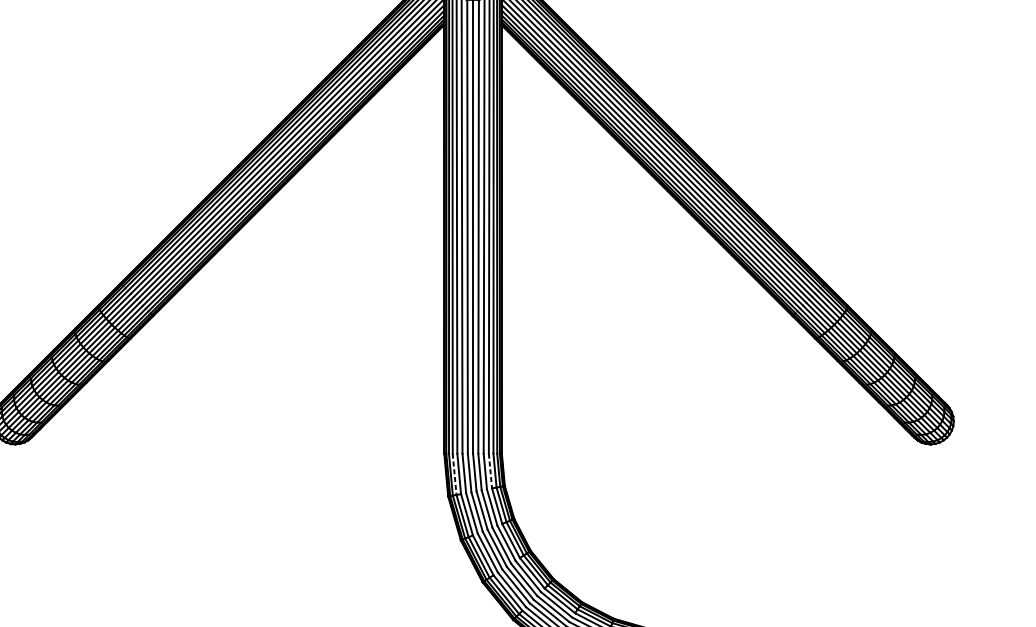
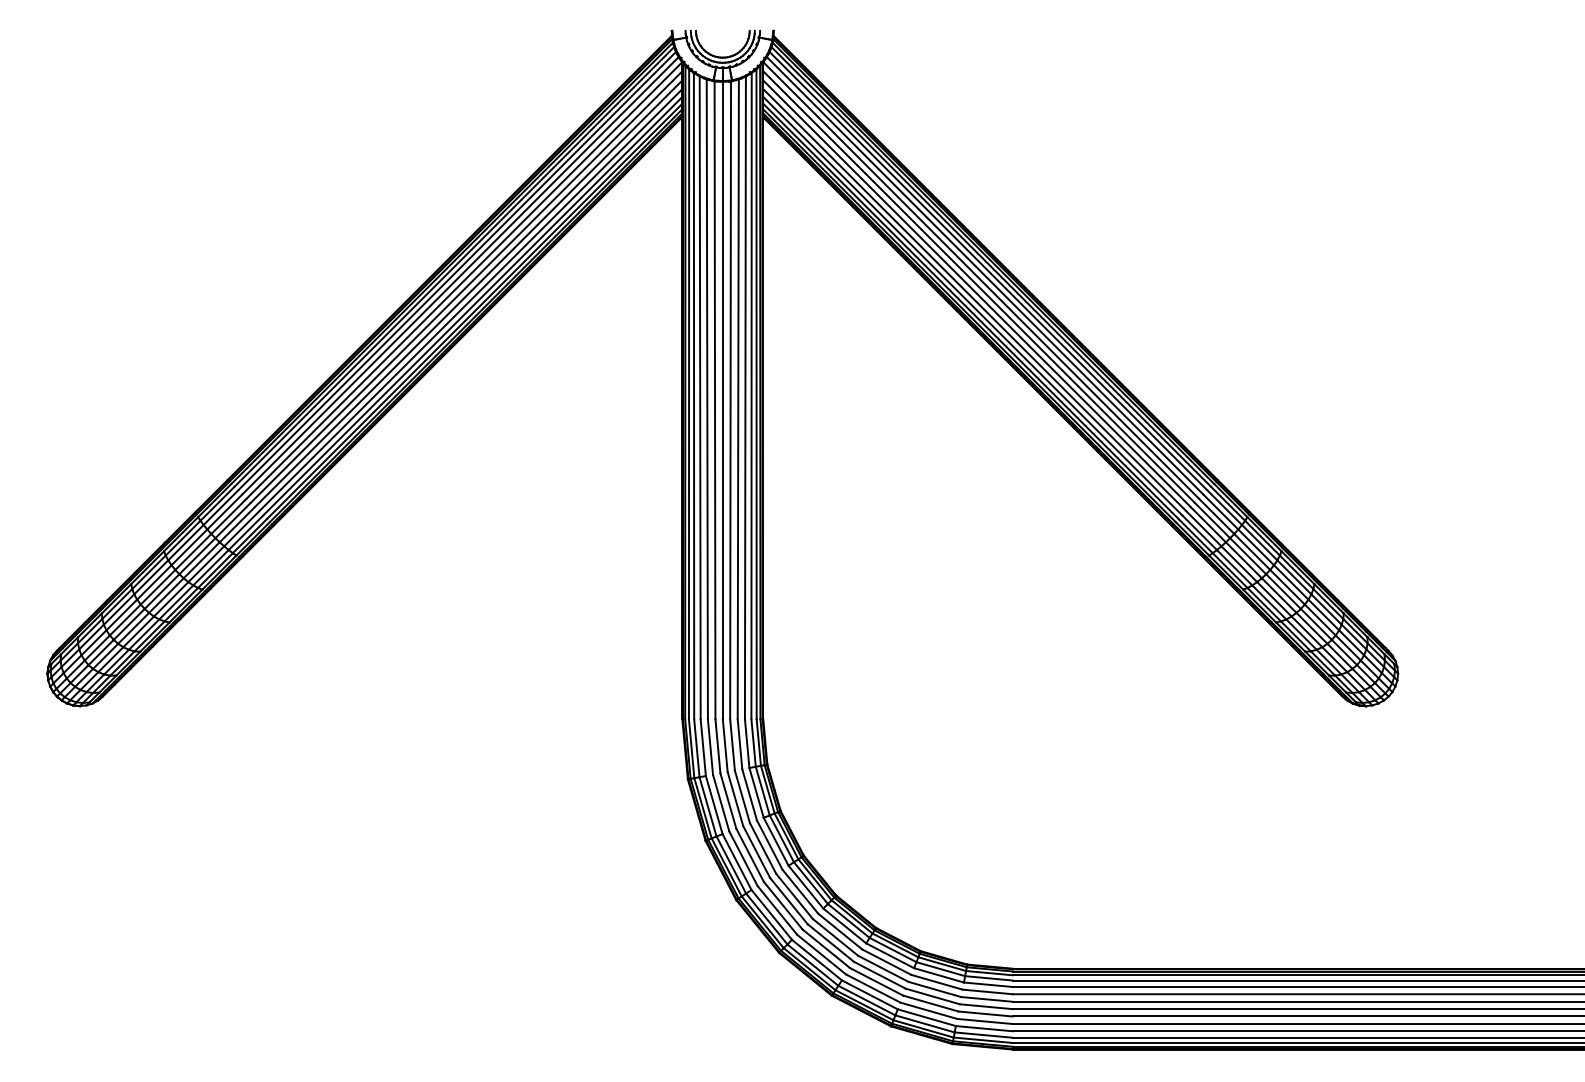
line: (490, 471) -> (747, 744), dashed -> solid
line: (454, 474) -> (696, 748), dashed -> solid

